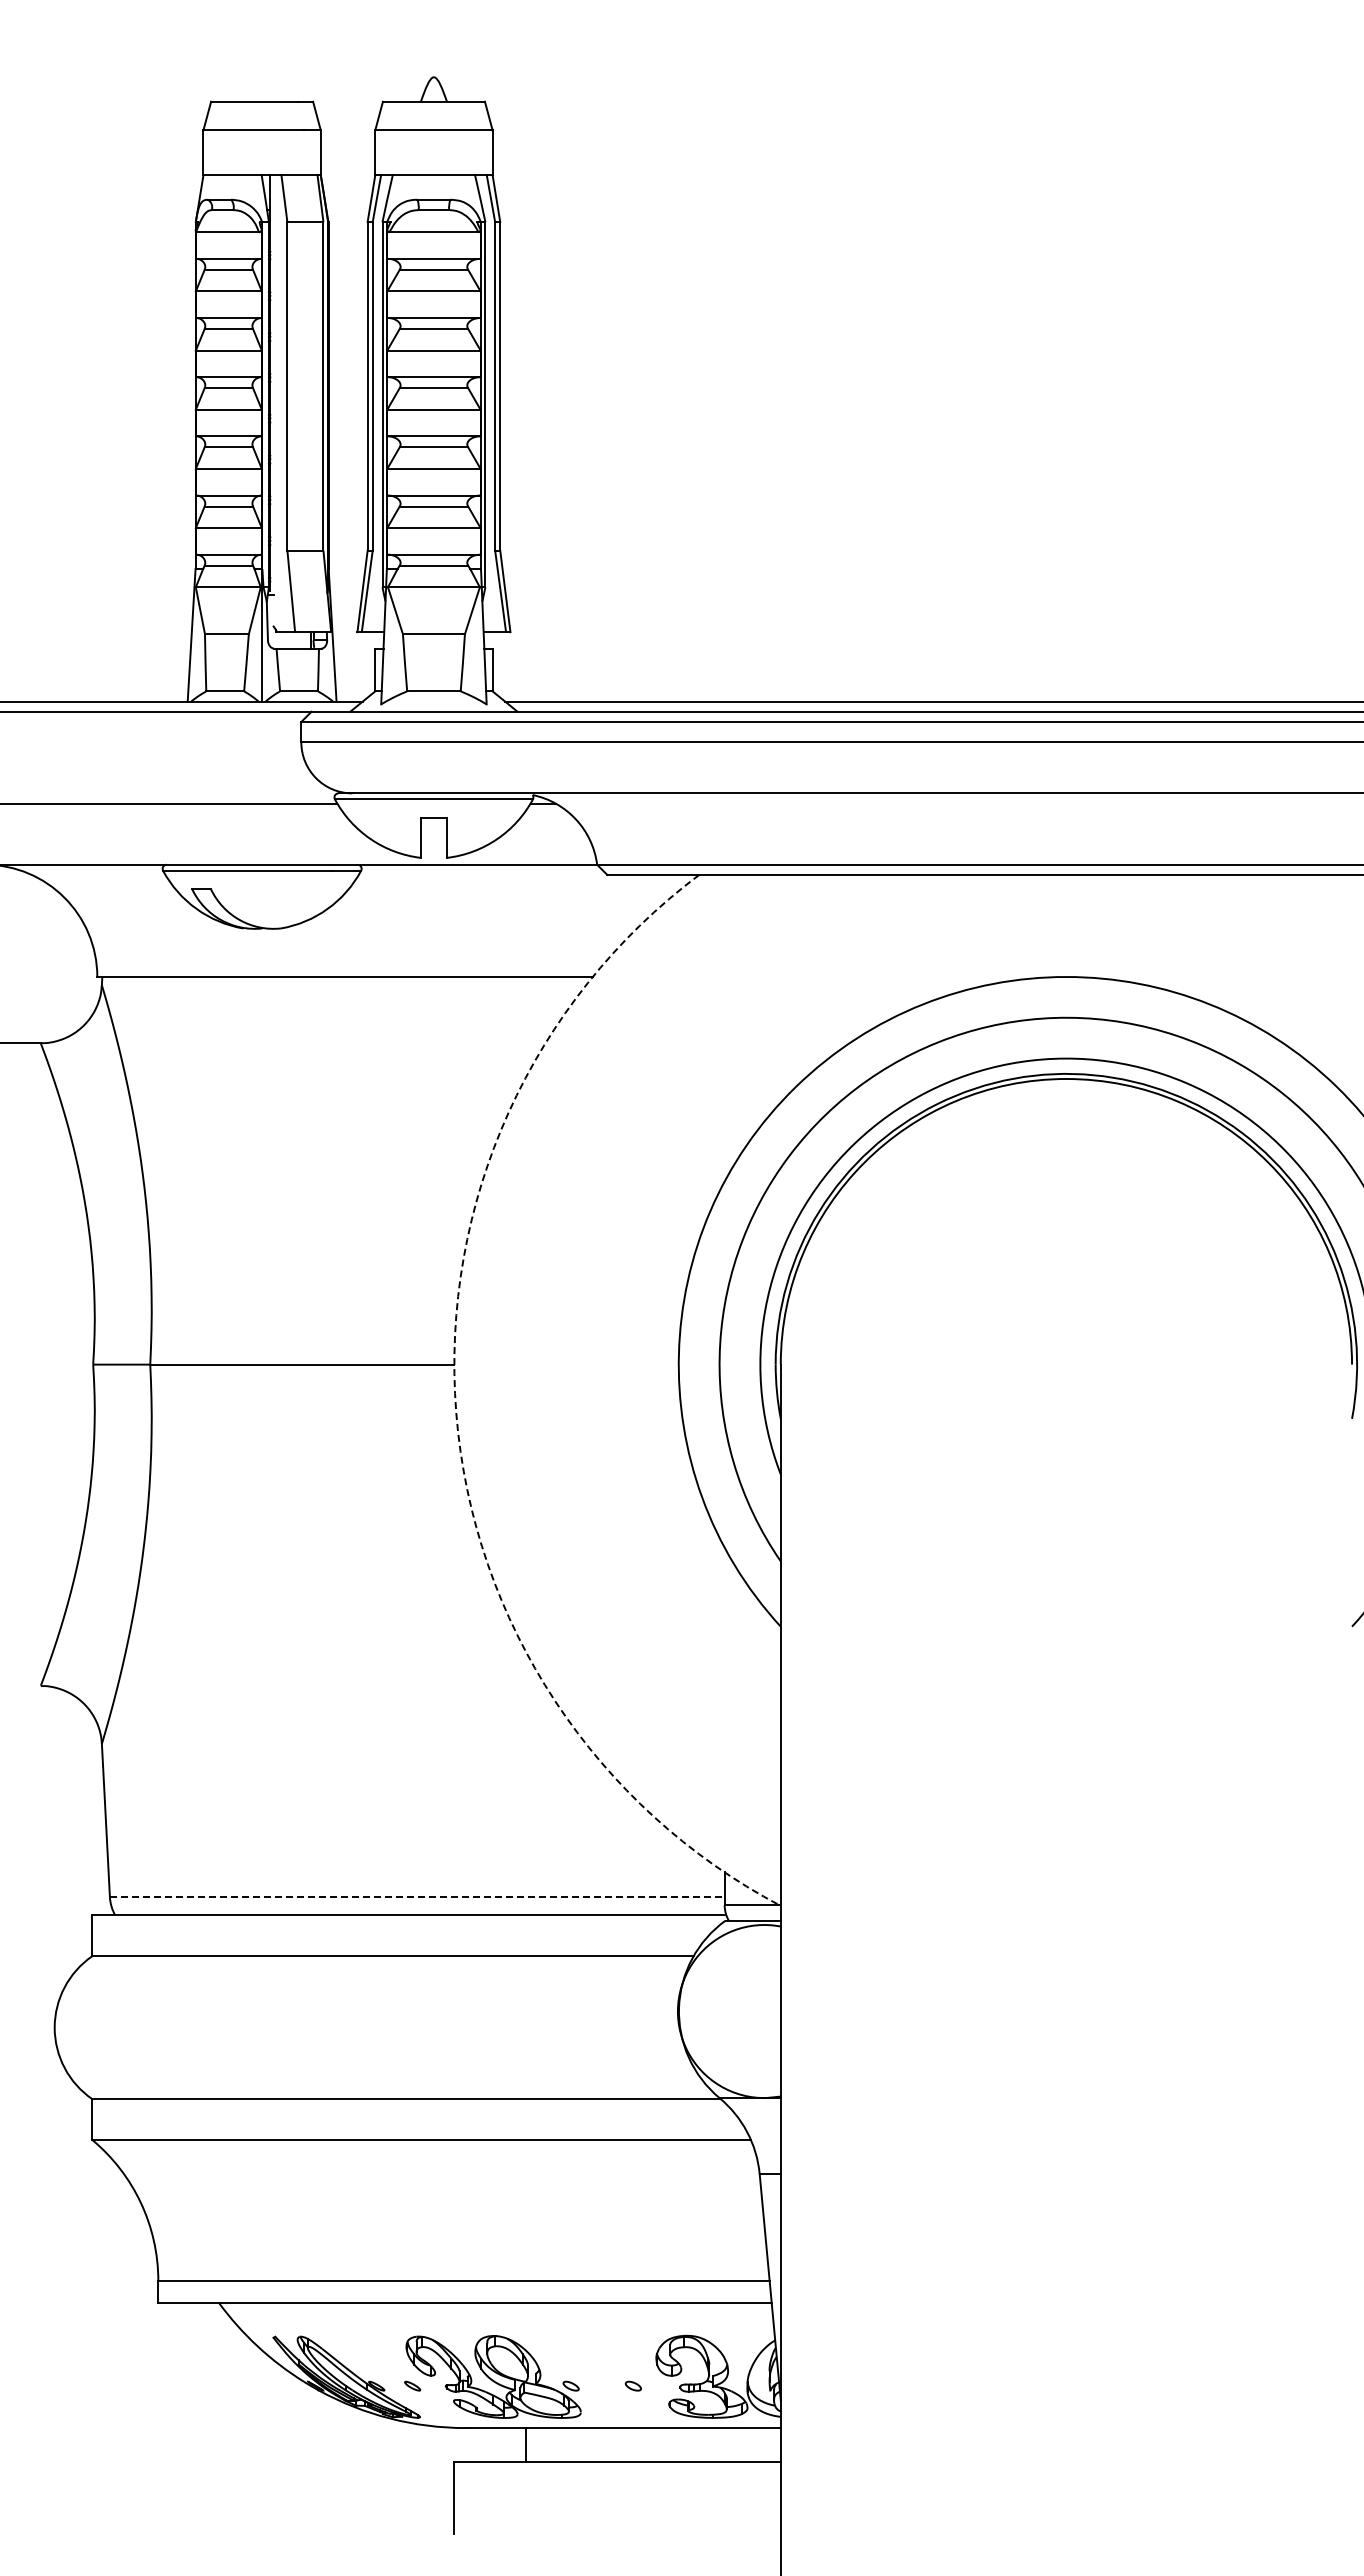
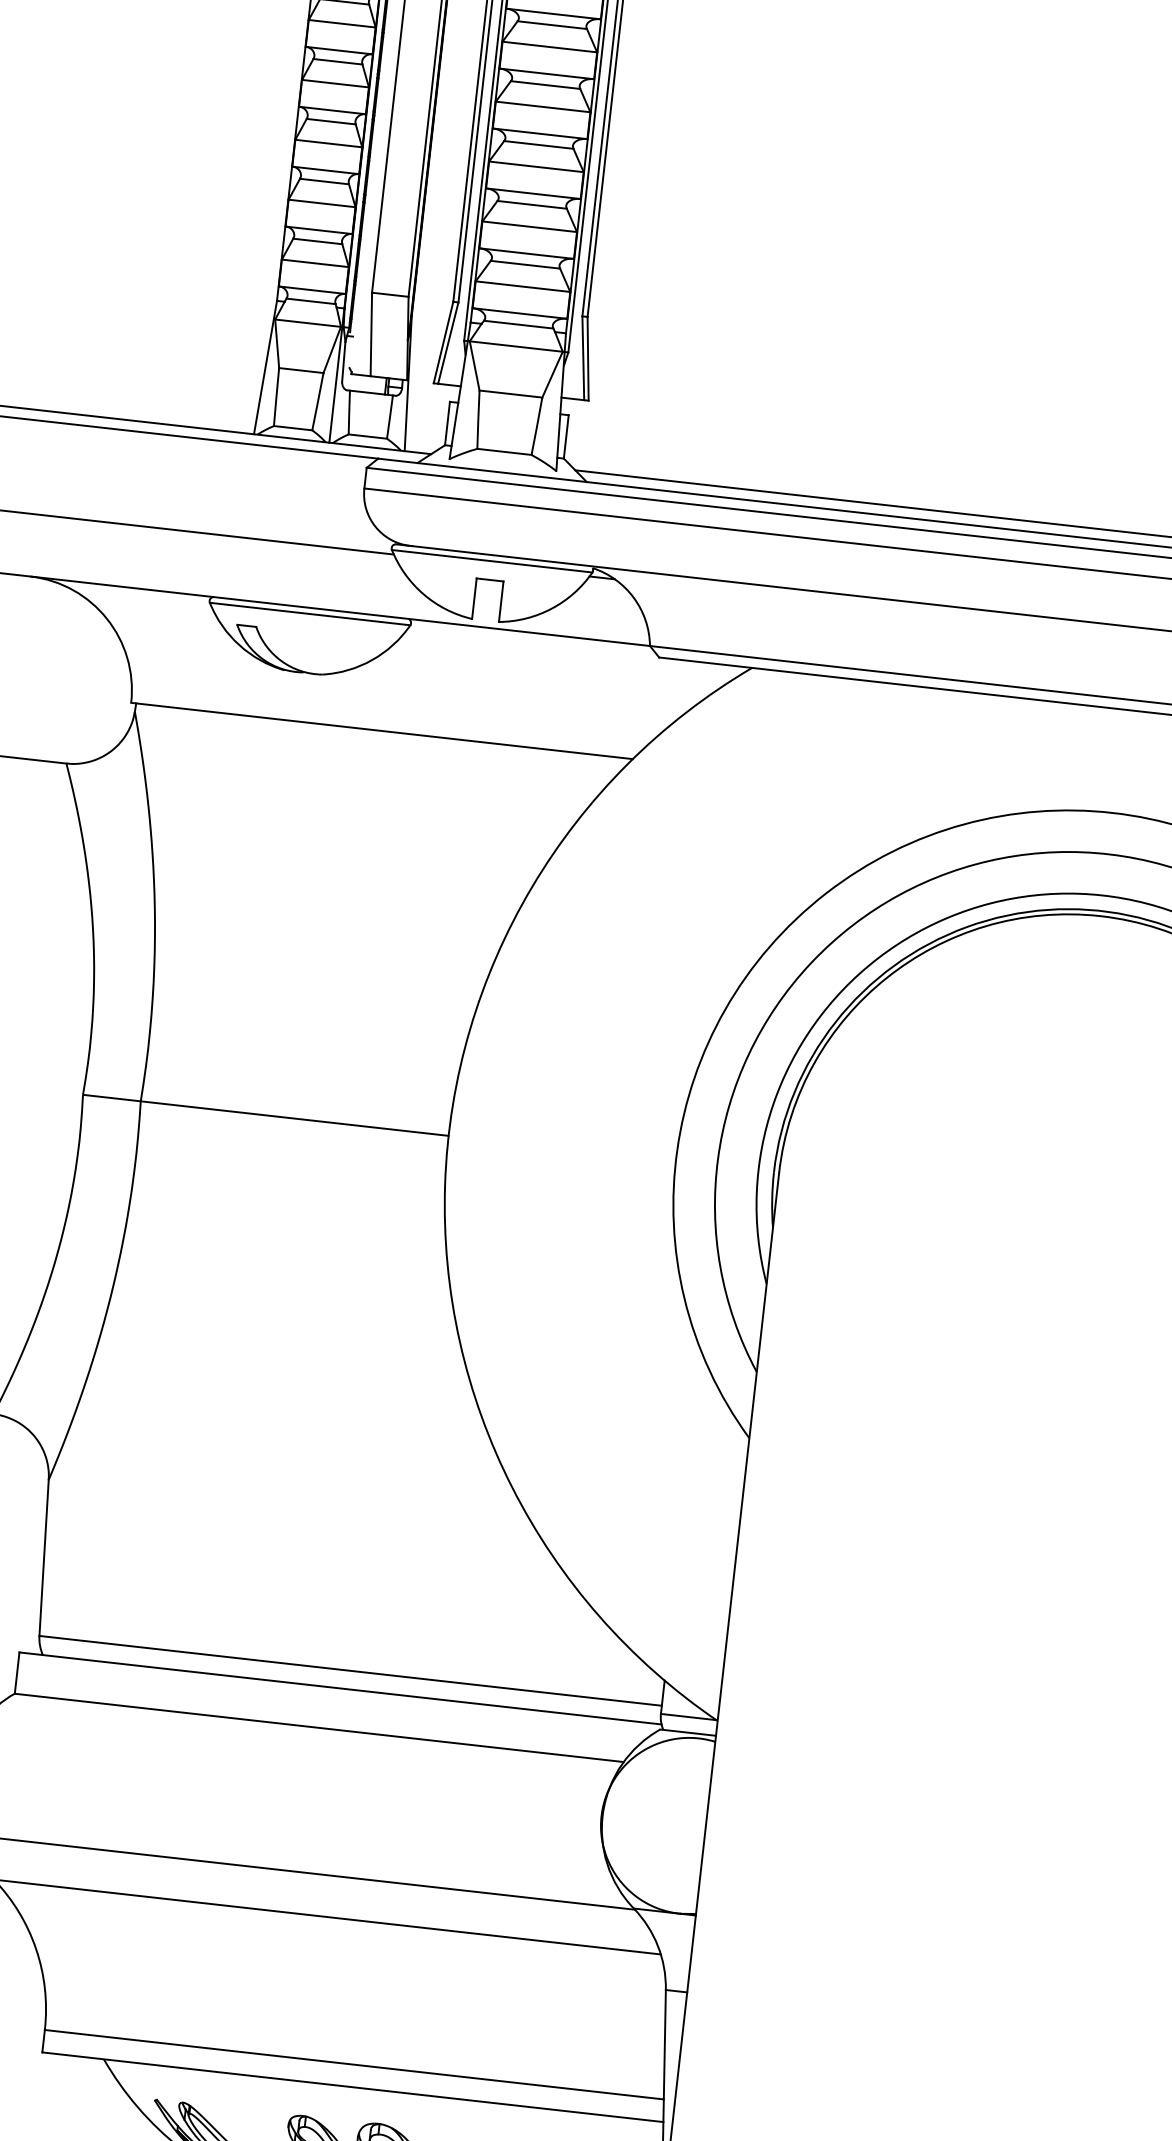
arc: (456, 1412) -> (445, 1184), dashed -> solid
line: (417, 1897) -> (350, 1671), dashed -> solid

